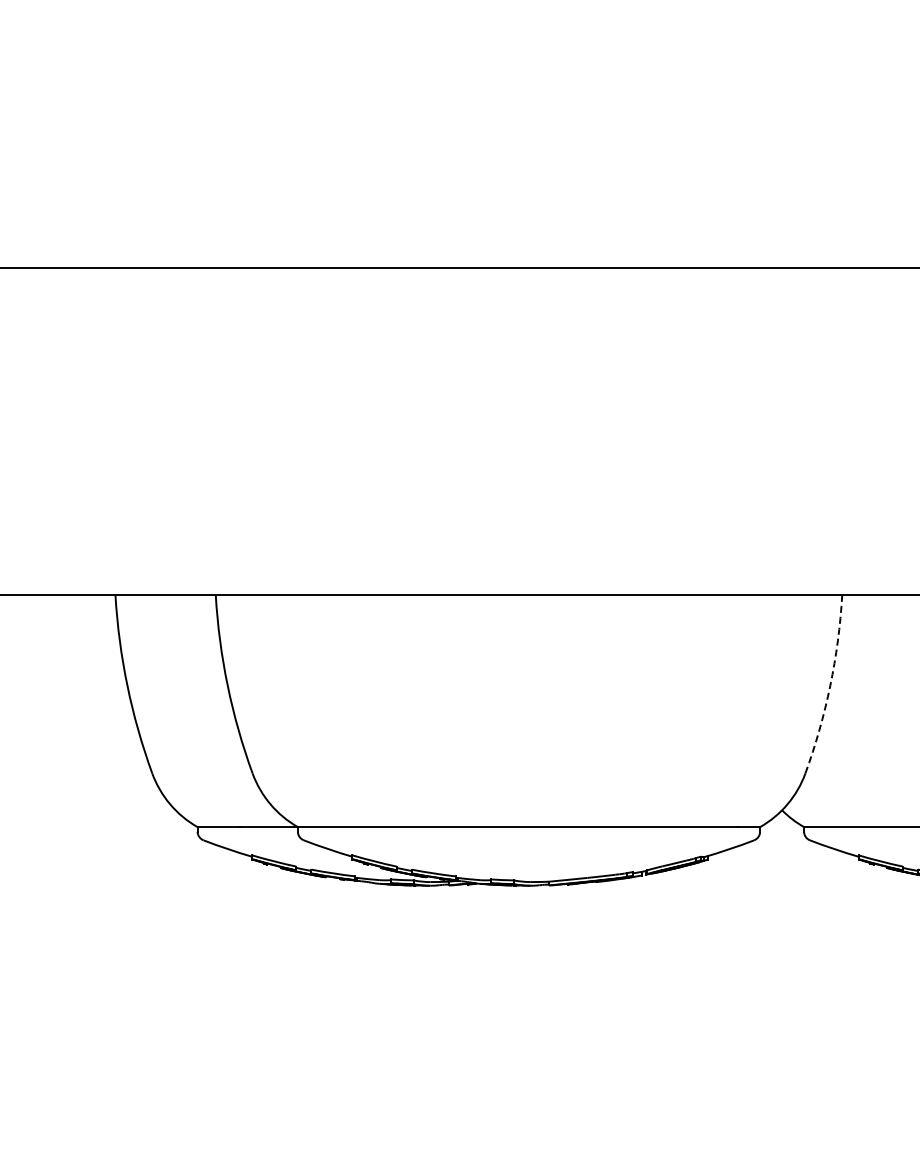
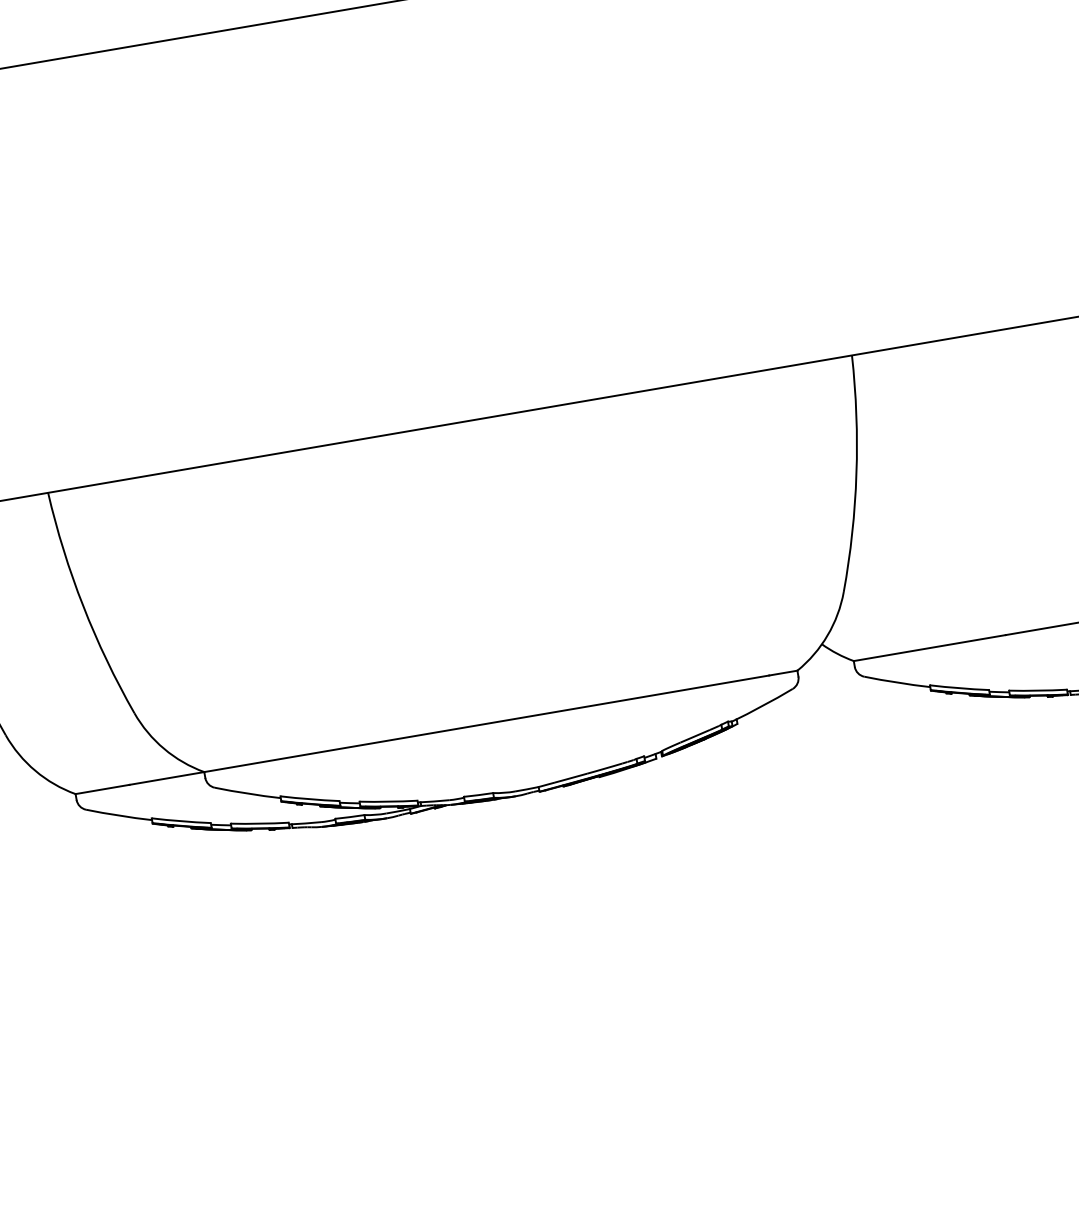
arc: (830, 685) -> (856, 473), dashed -> solid

